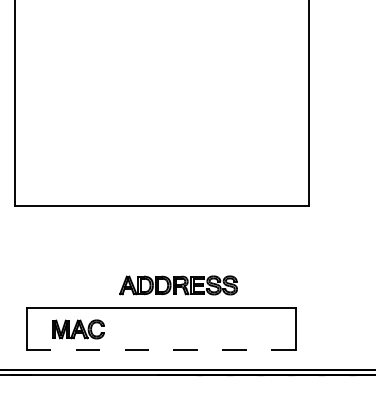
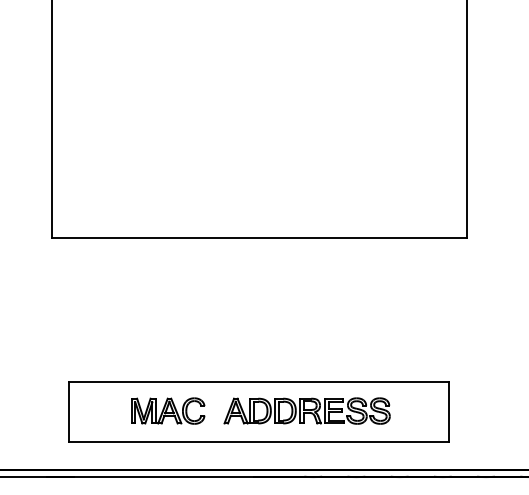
part: (178, 285) -> (307, 411), moved
part: (78, 329) -> (168, 411), moved
line: (160, 350) -> (257, 442), dashed -> solid

